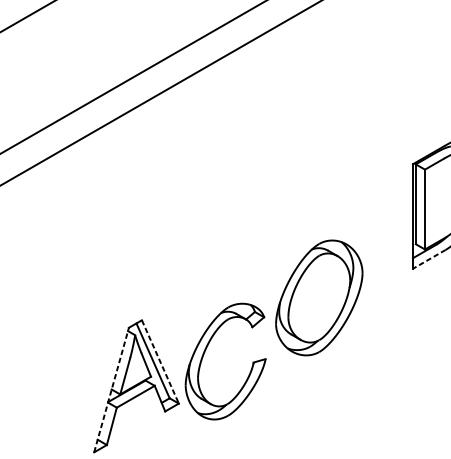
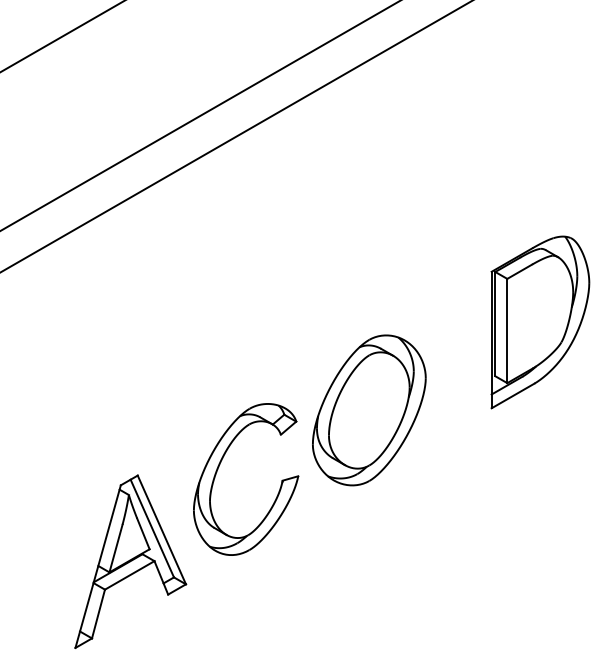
line: (428, 259) -> (512, 396), dashed -> solid
part: (319, 298) -> (369, 410), moved
part: (205, 352) -> (219, 467), moved
line: (160, 362) -> (162, 530), dashed -> solid
line: (111, 389) -> (98, 566), dashed -> solid

